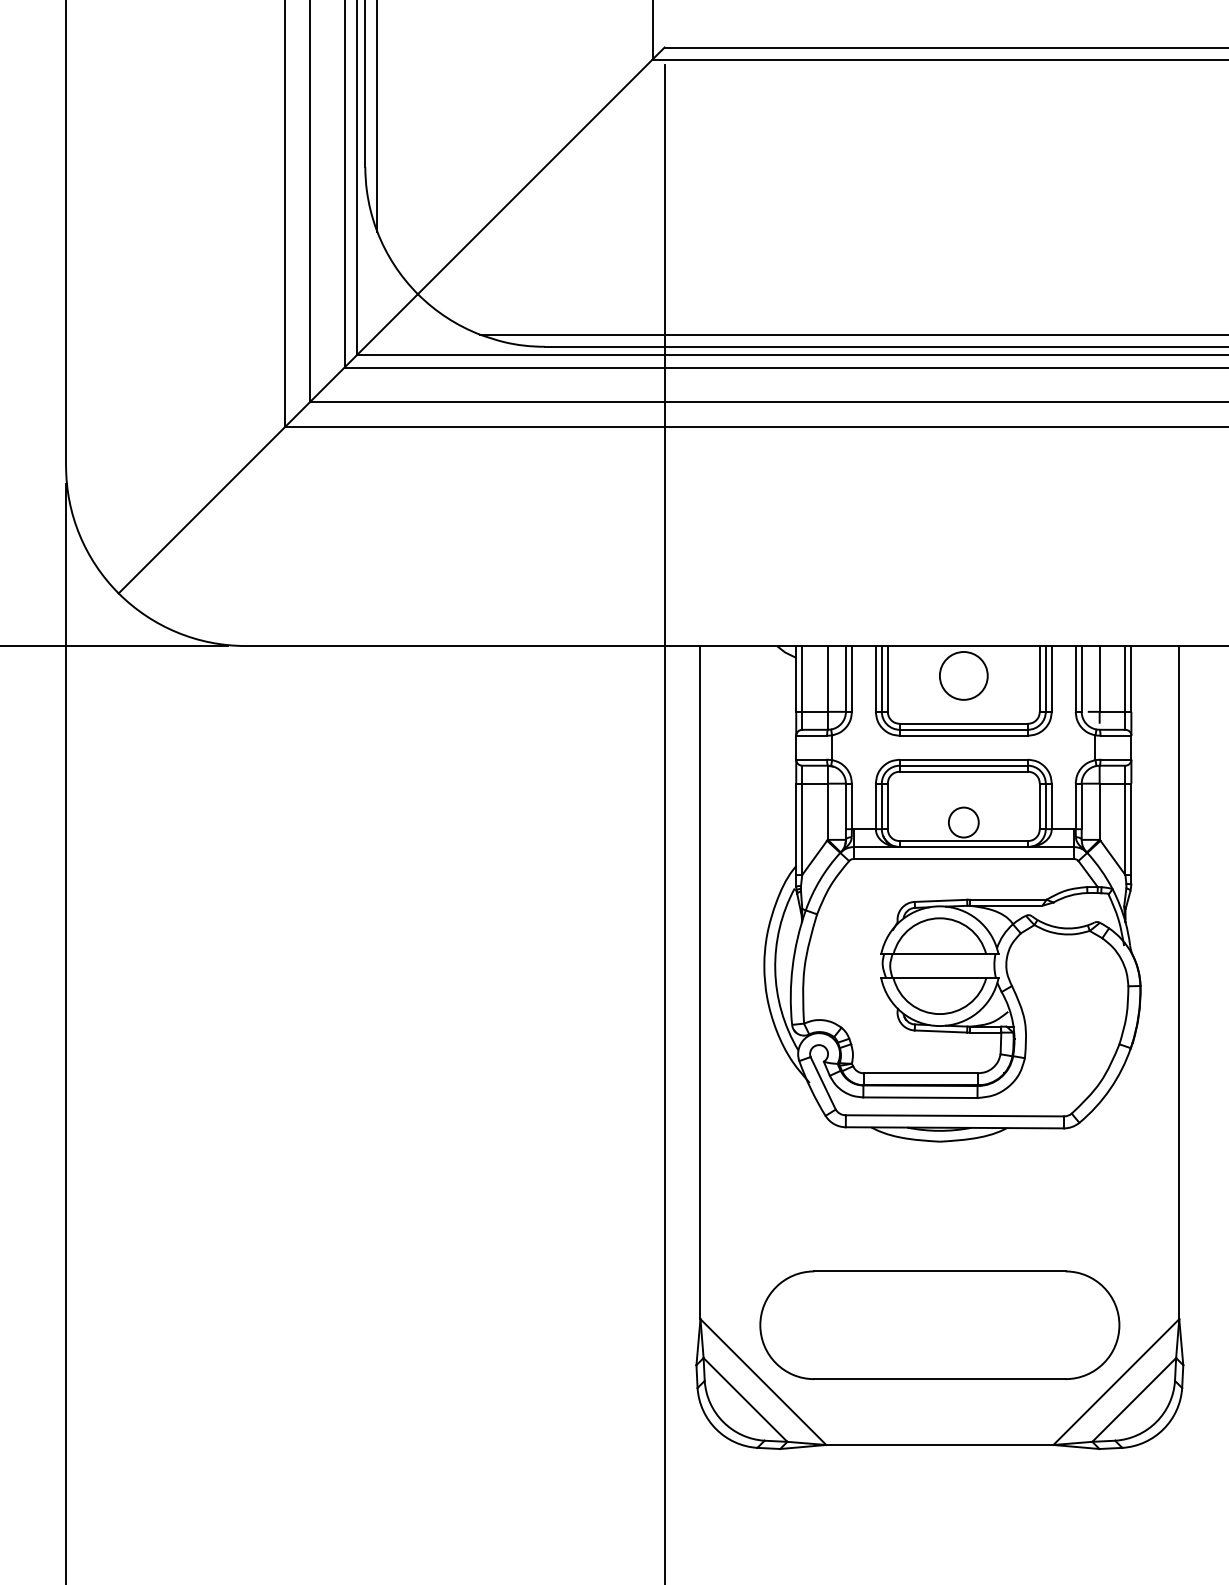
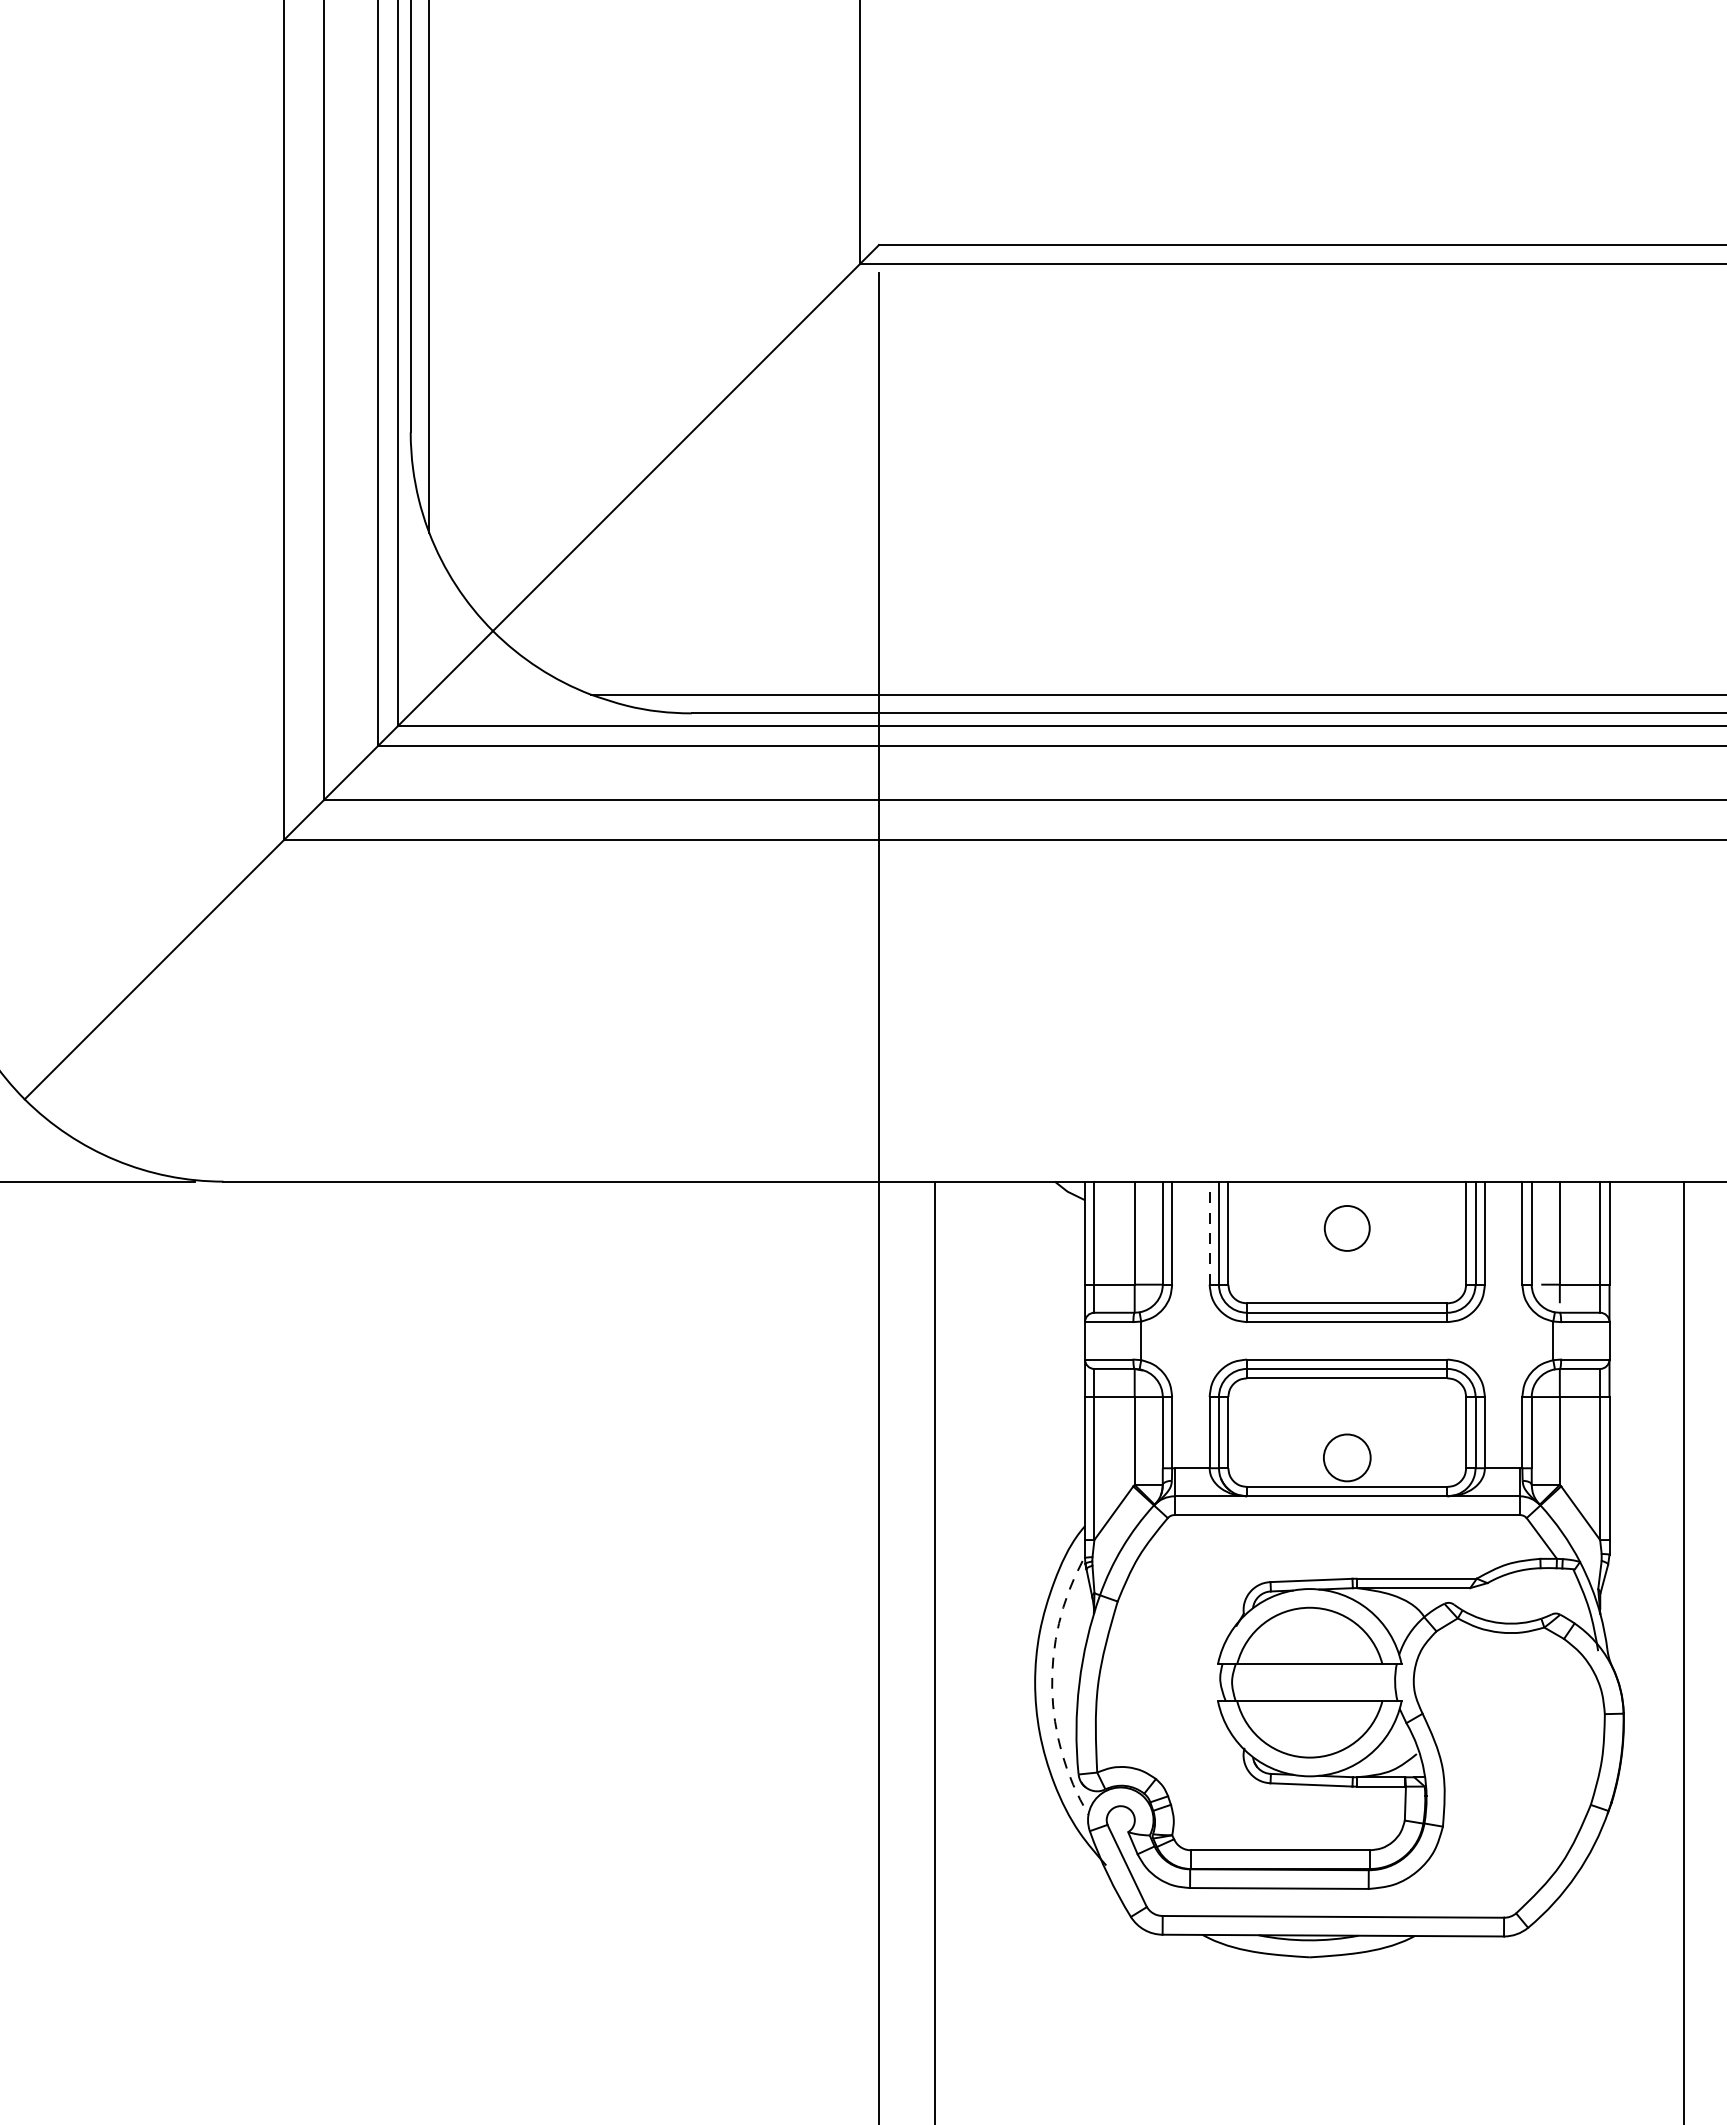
circle: (963, 675) -> (1346, 1227), size x0.6
line: (875, 678) -> (1209, 1232), solid -> dashed
arc: (775, 969) -> (1052, 1687), solid -> dashed

